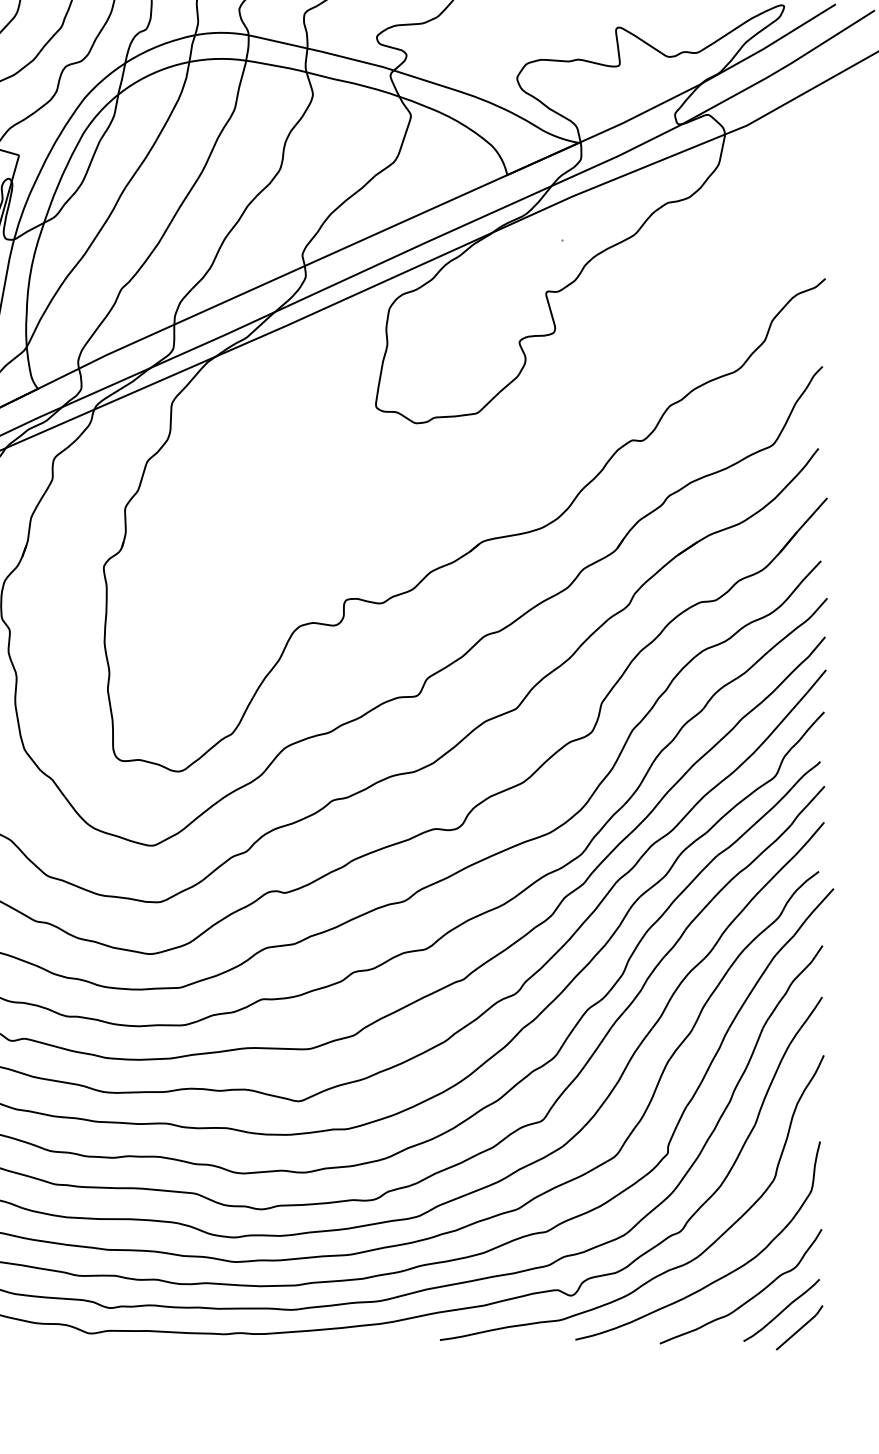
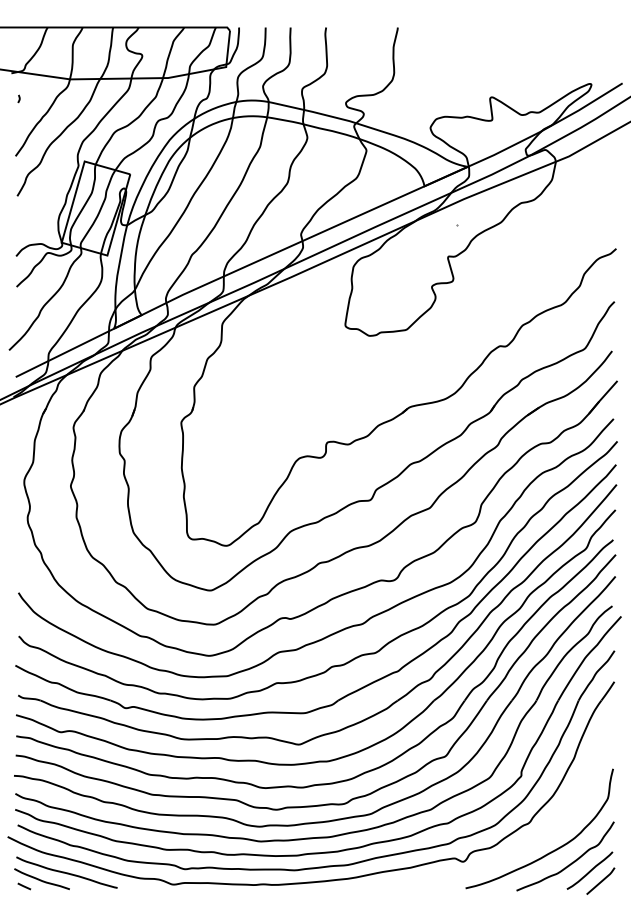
curve: (668, 1268) -> (521, 845), removed

